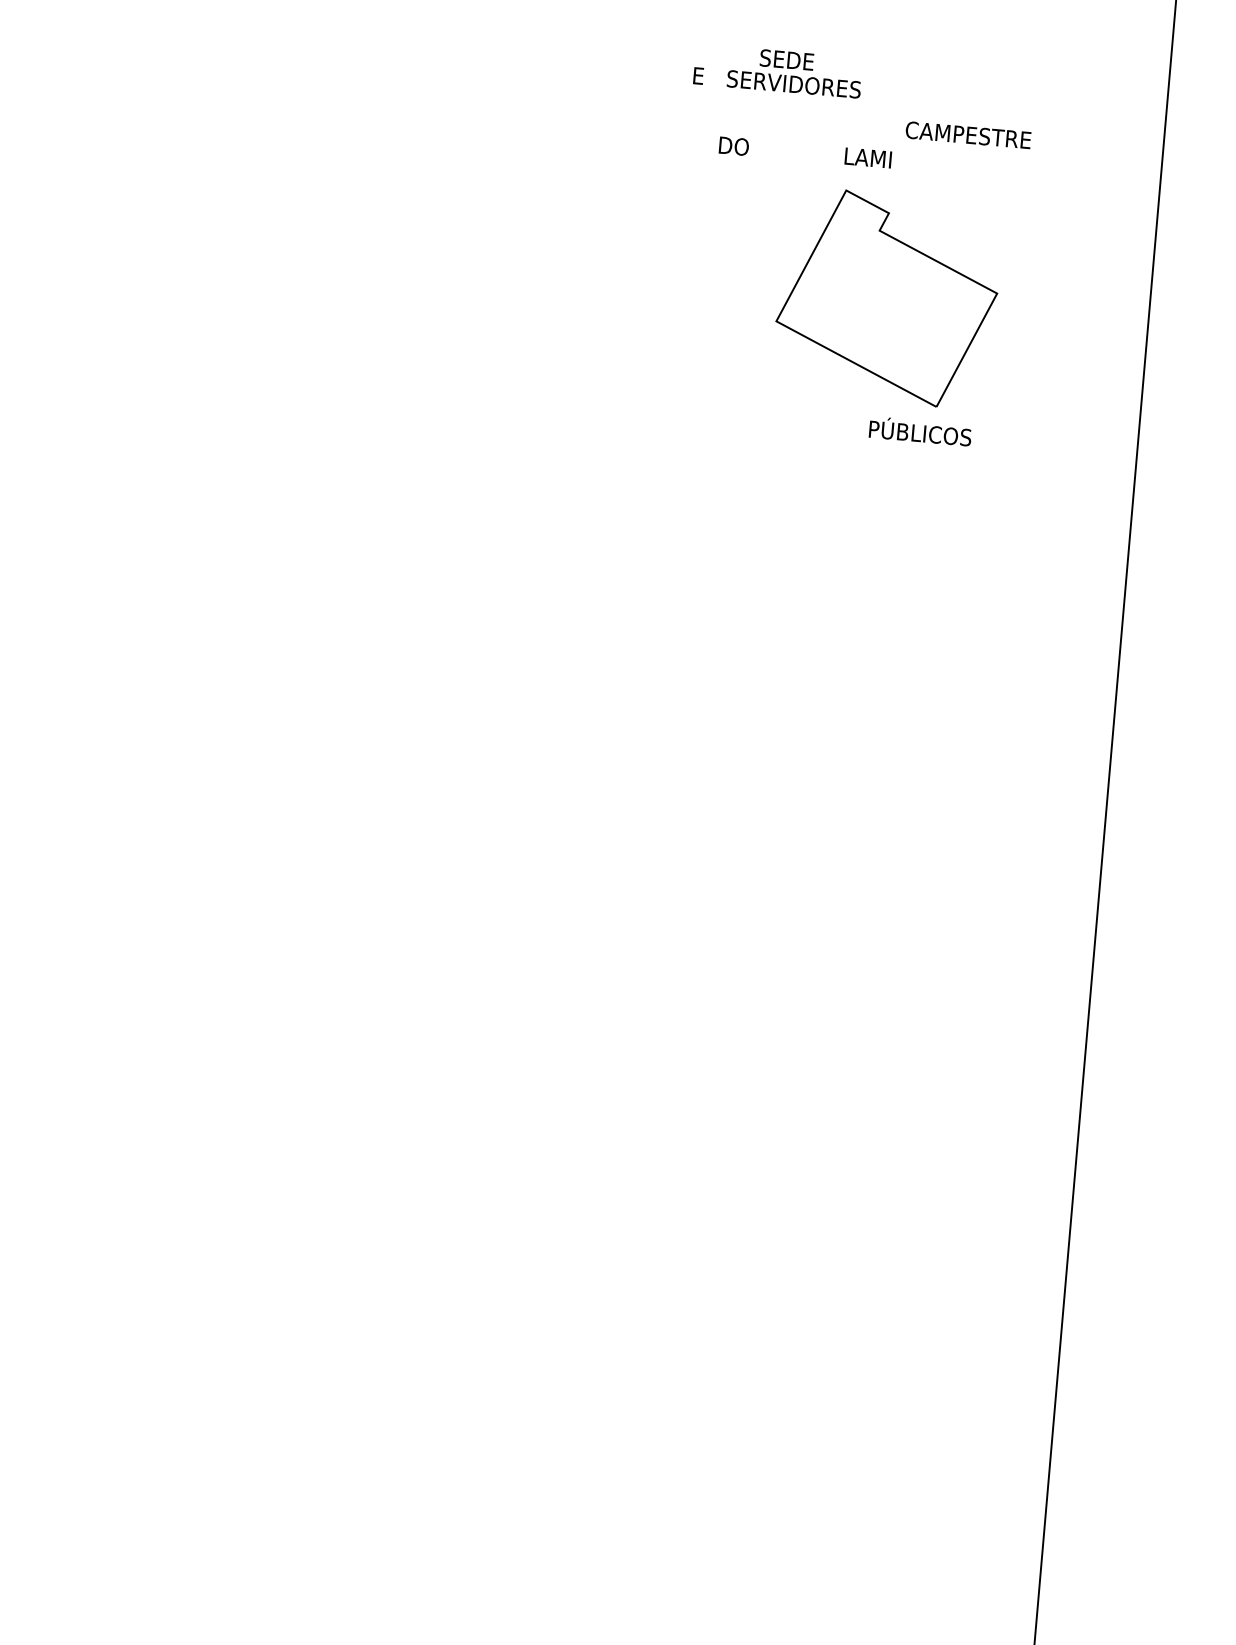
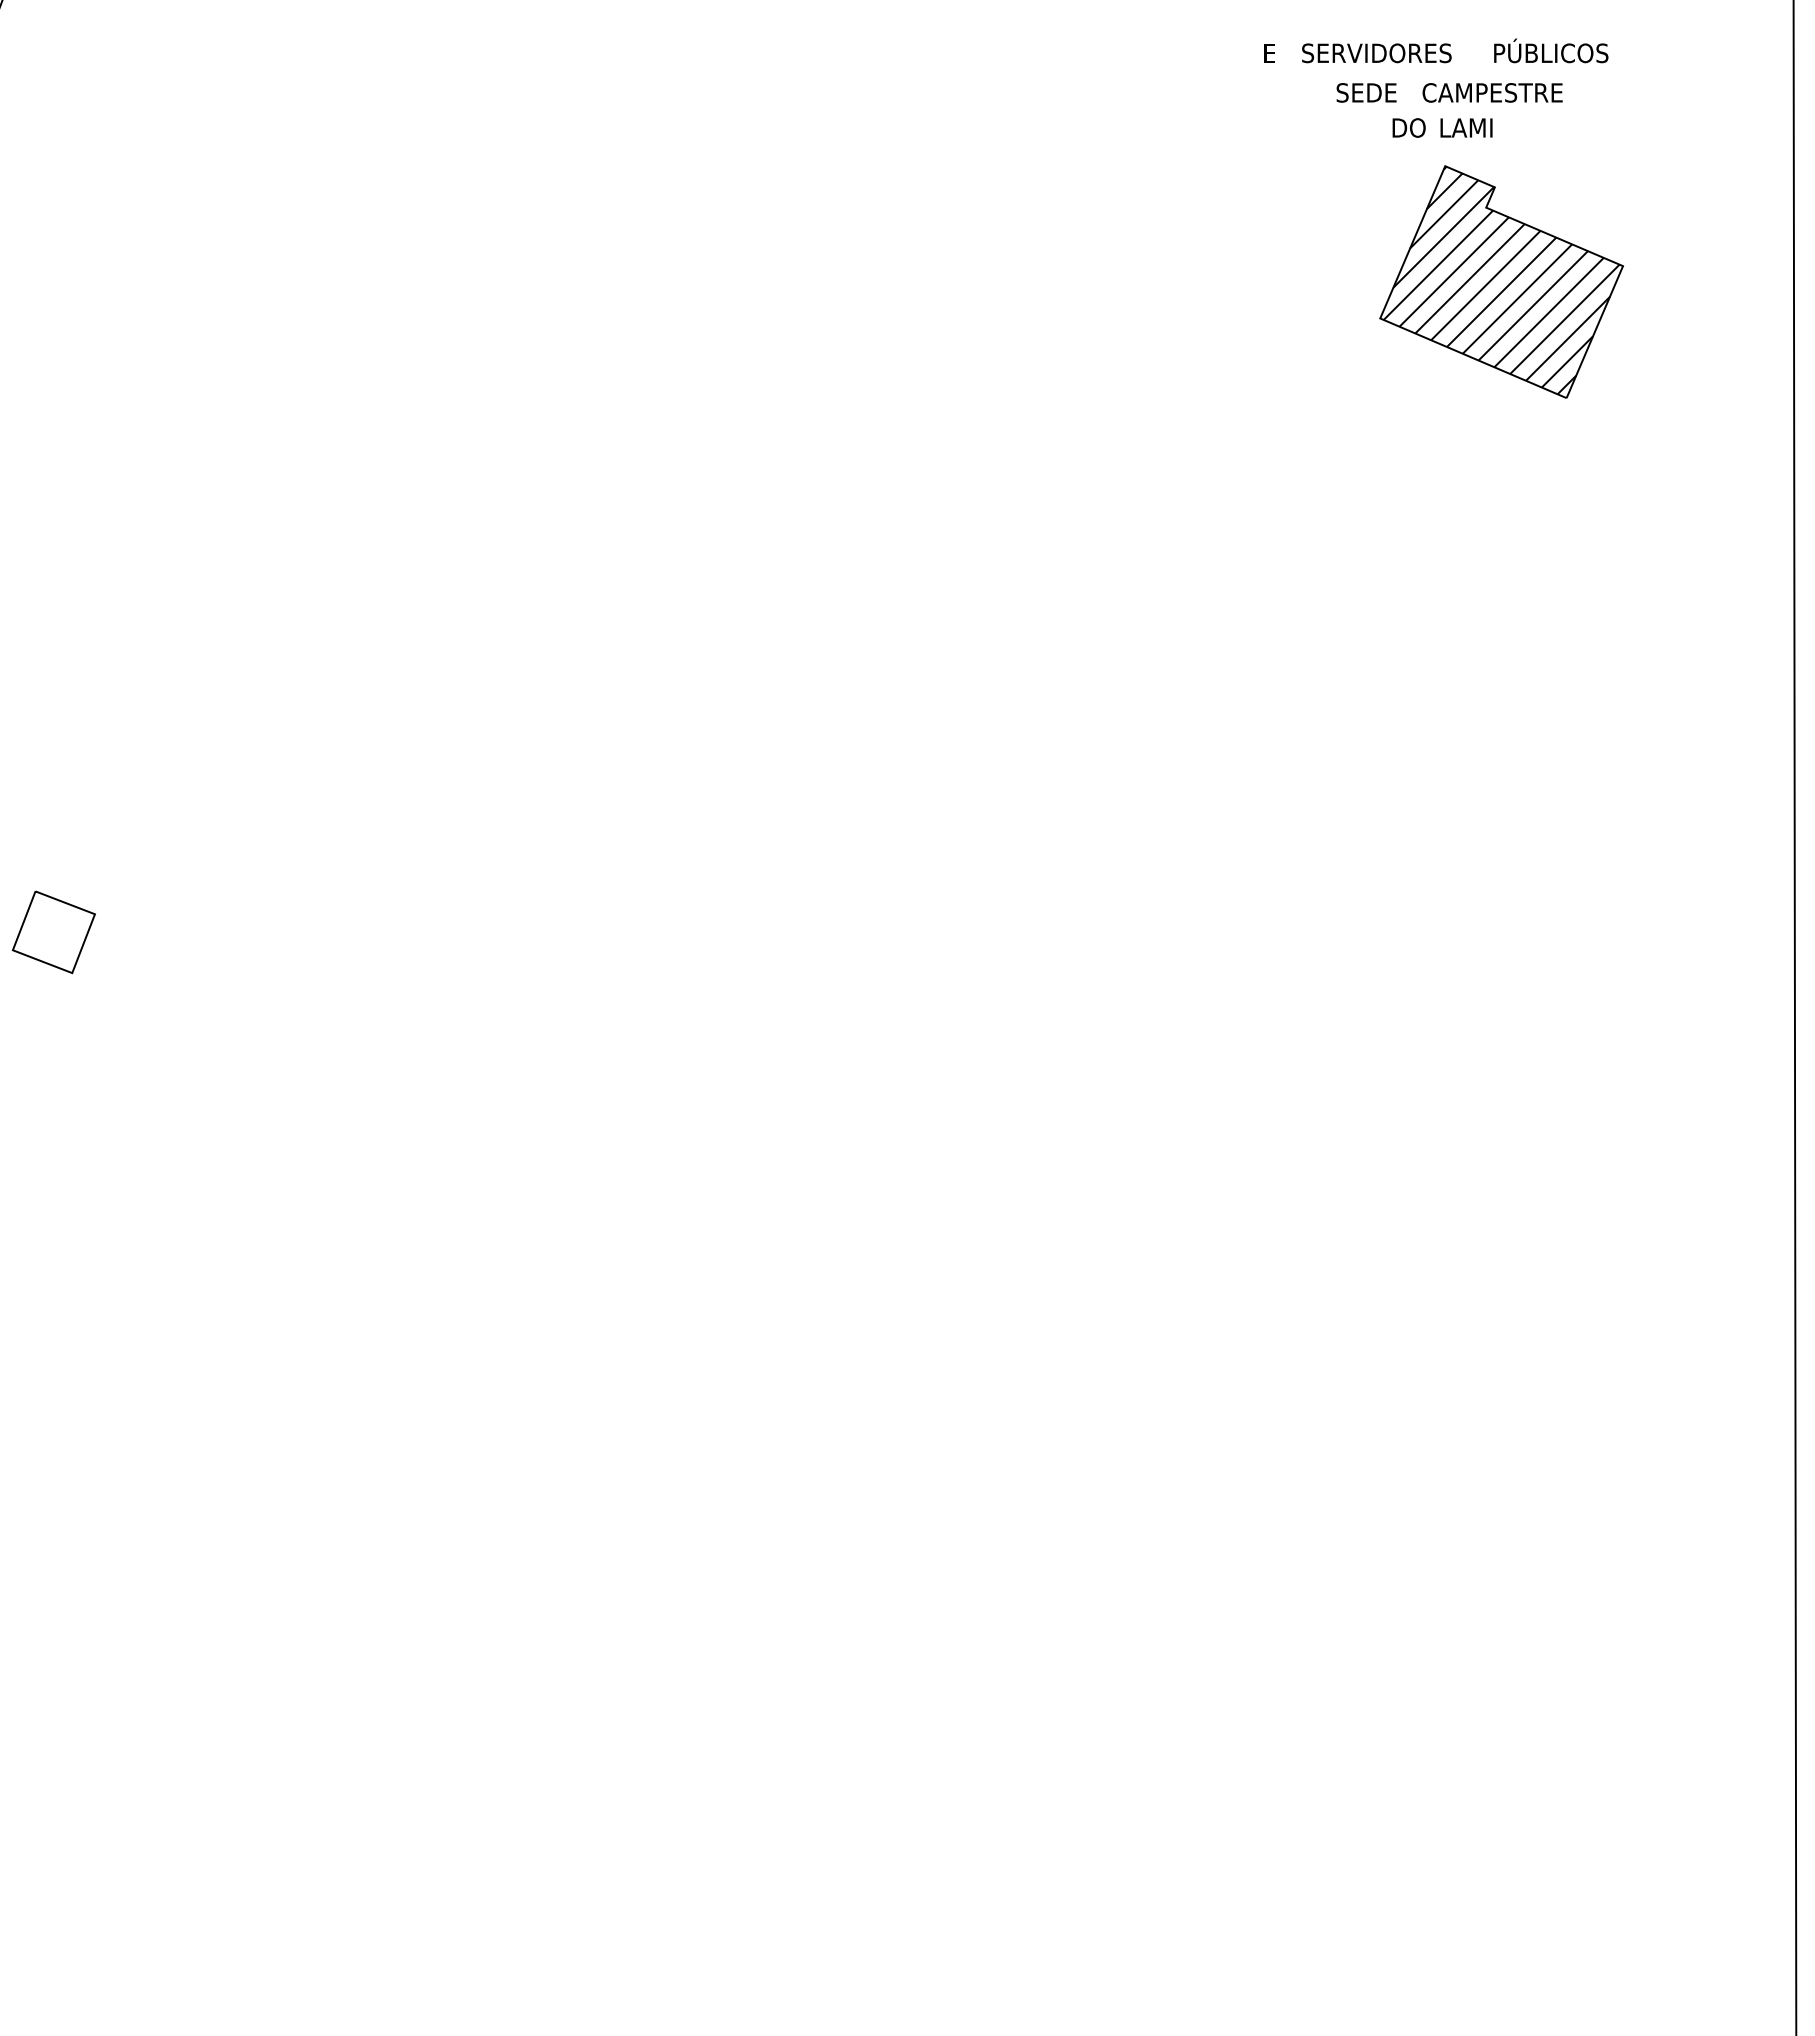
text: (786, 59) -> (1366, 92), moved
text: (968, 134) -> (1492, 92), moved
text: (733, 145) -> (1408, 127), moved
hatch: (887, 296) -> (1501, 280), added
text: (920, 431) -> (1551, 50), moved

